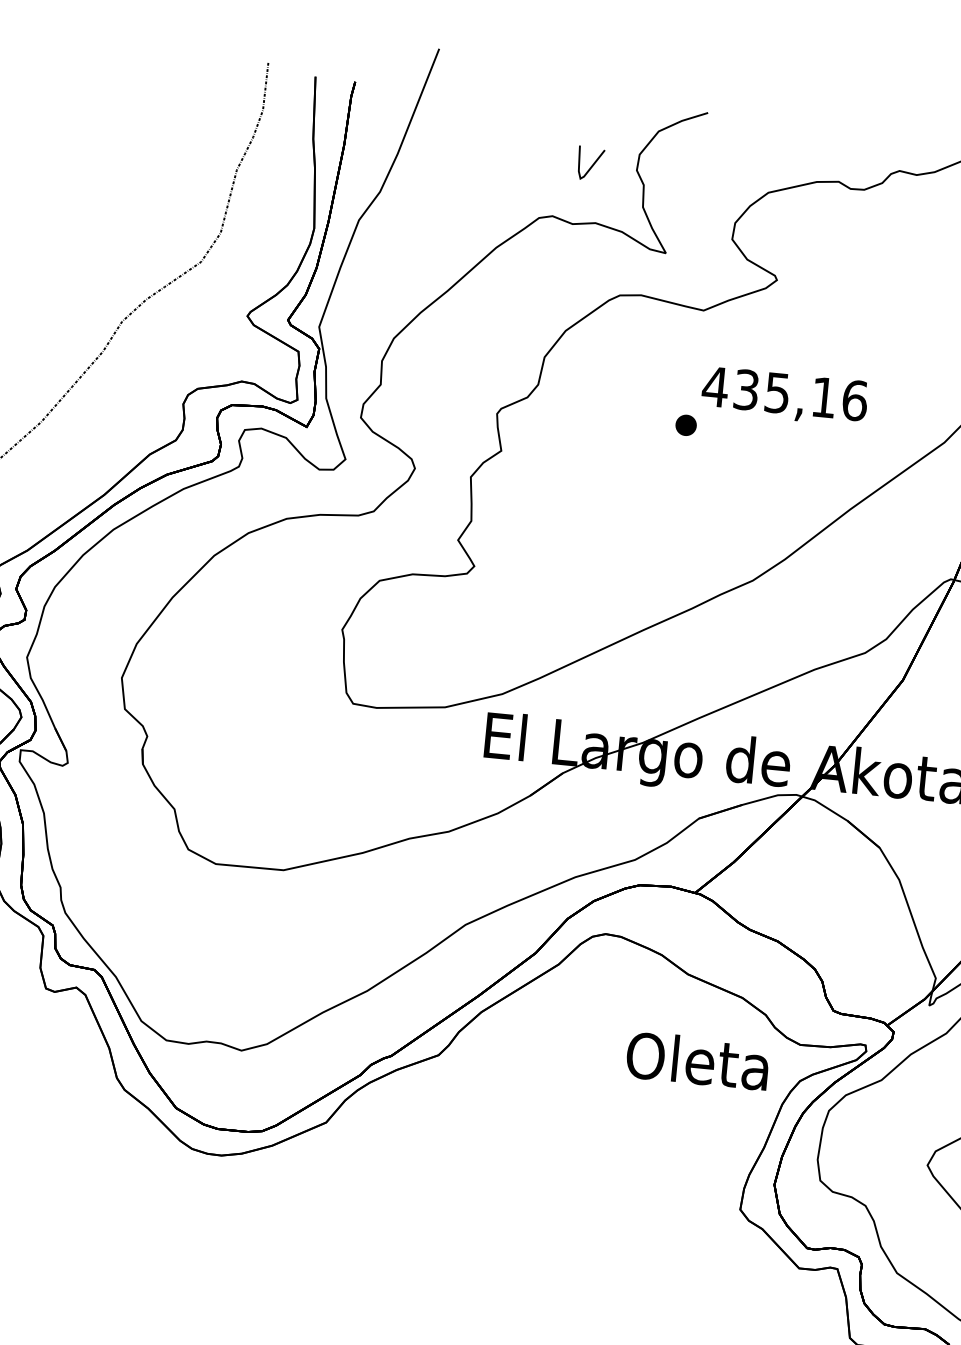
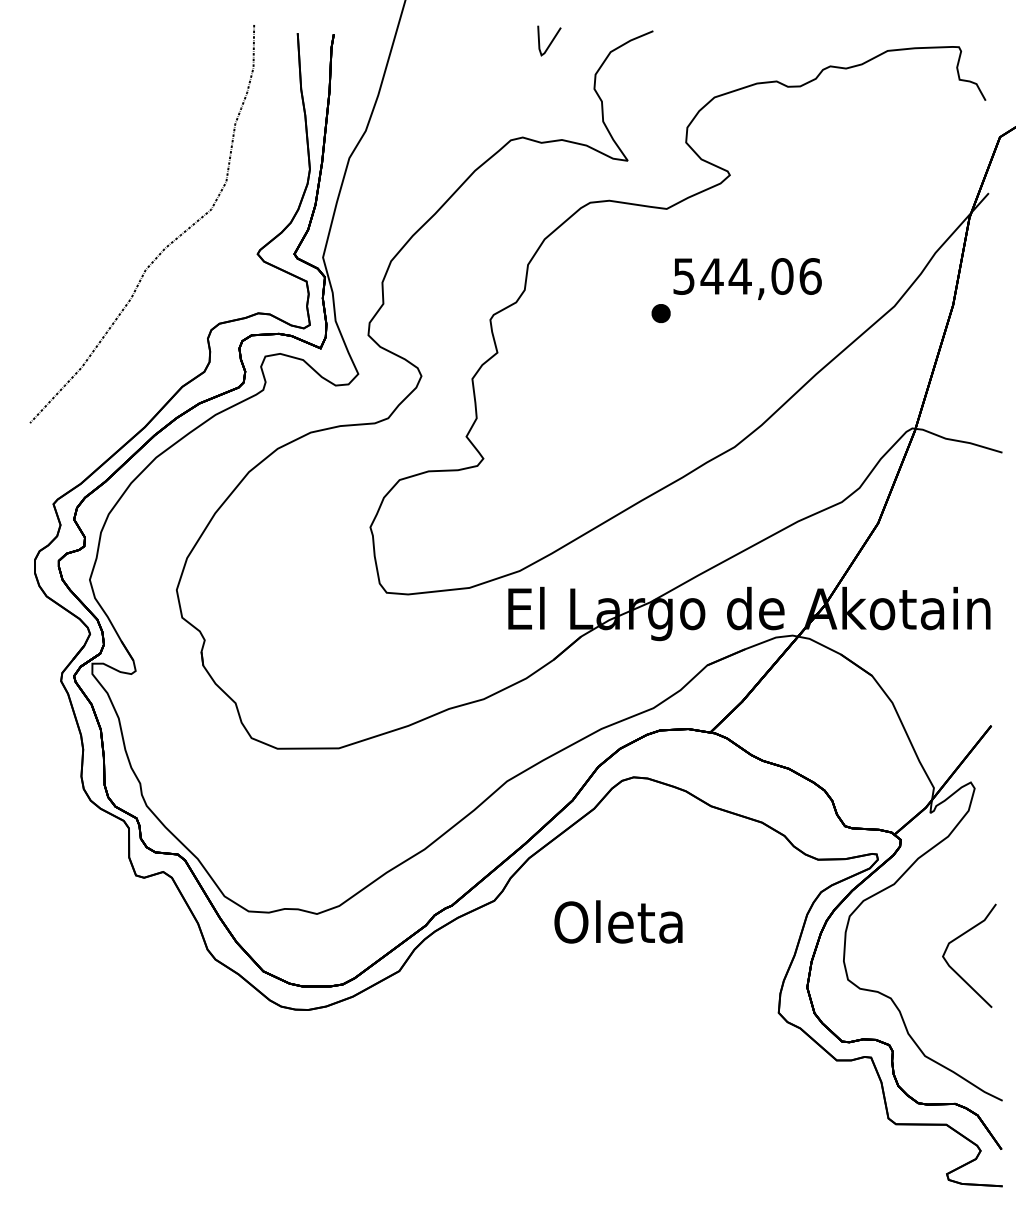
line: (593, 163) -> (551, 40), moved
text: (768, 392) -> (732, 276), 435,16 -> 544,06
text: (697, 1060) -> (618, 921), moved

